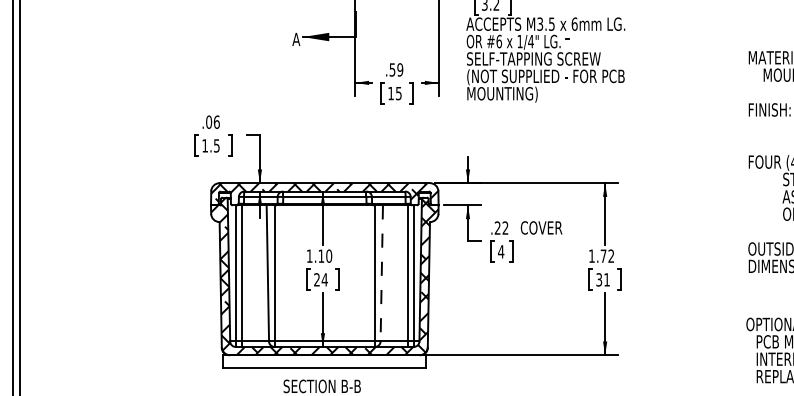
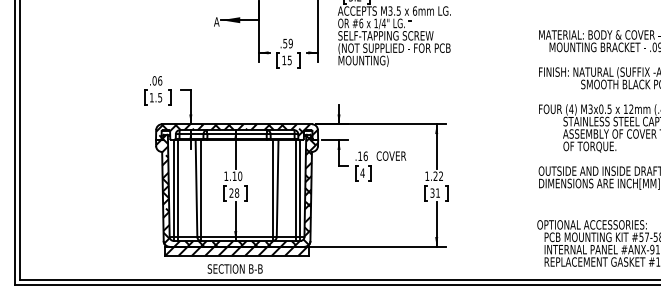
text: (500, 227) -> (362, 155), .22 -> .16
text: (603, 255) -> (435, 175), 1.72 -> 1.22
line: (381, 274) -> (277, 189), dashed -> solid
text: (324, 278) -> (236, 192), 24 -> 28
hatch: (324, 360) -> (236, 250), added

